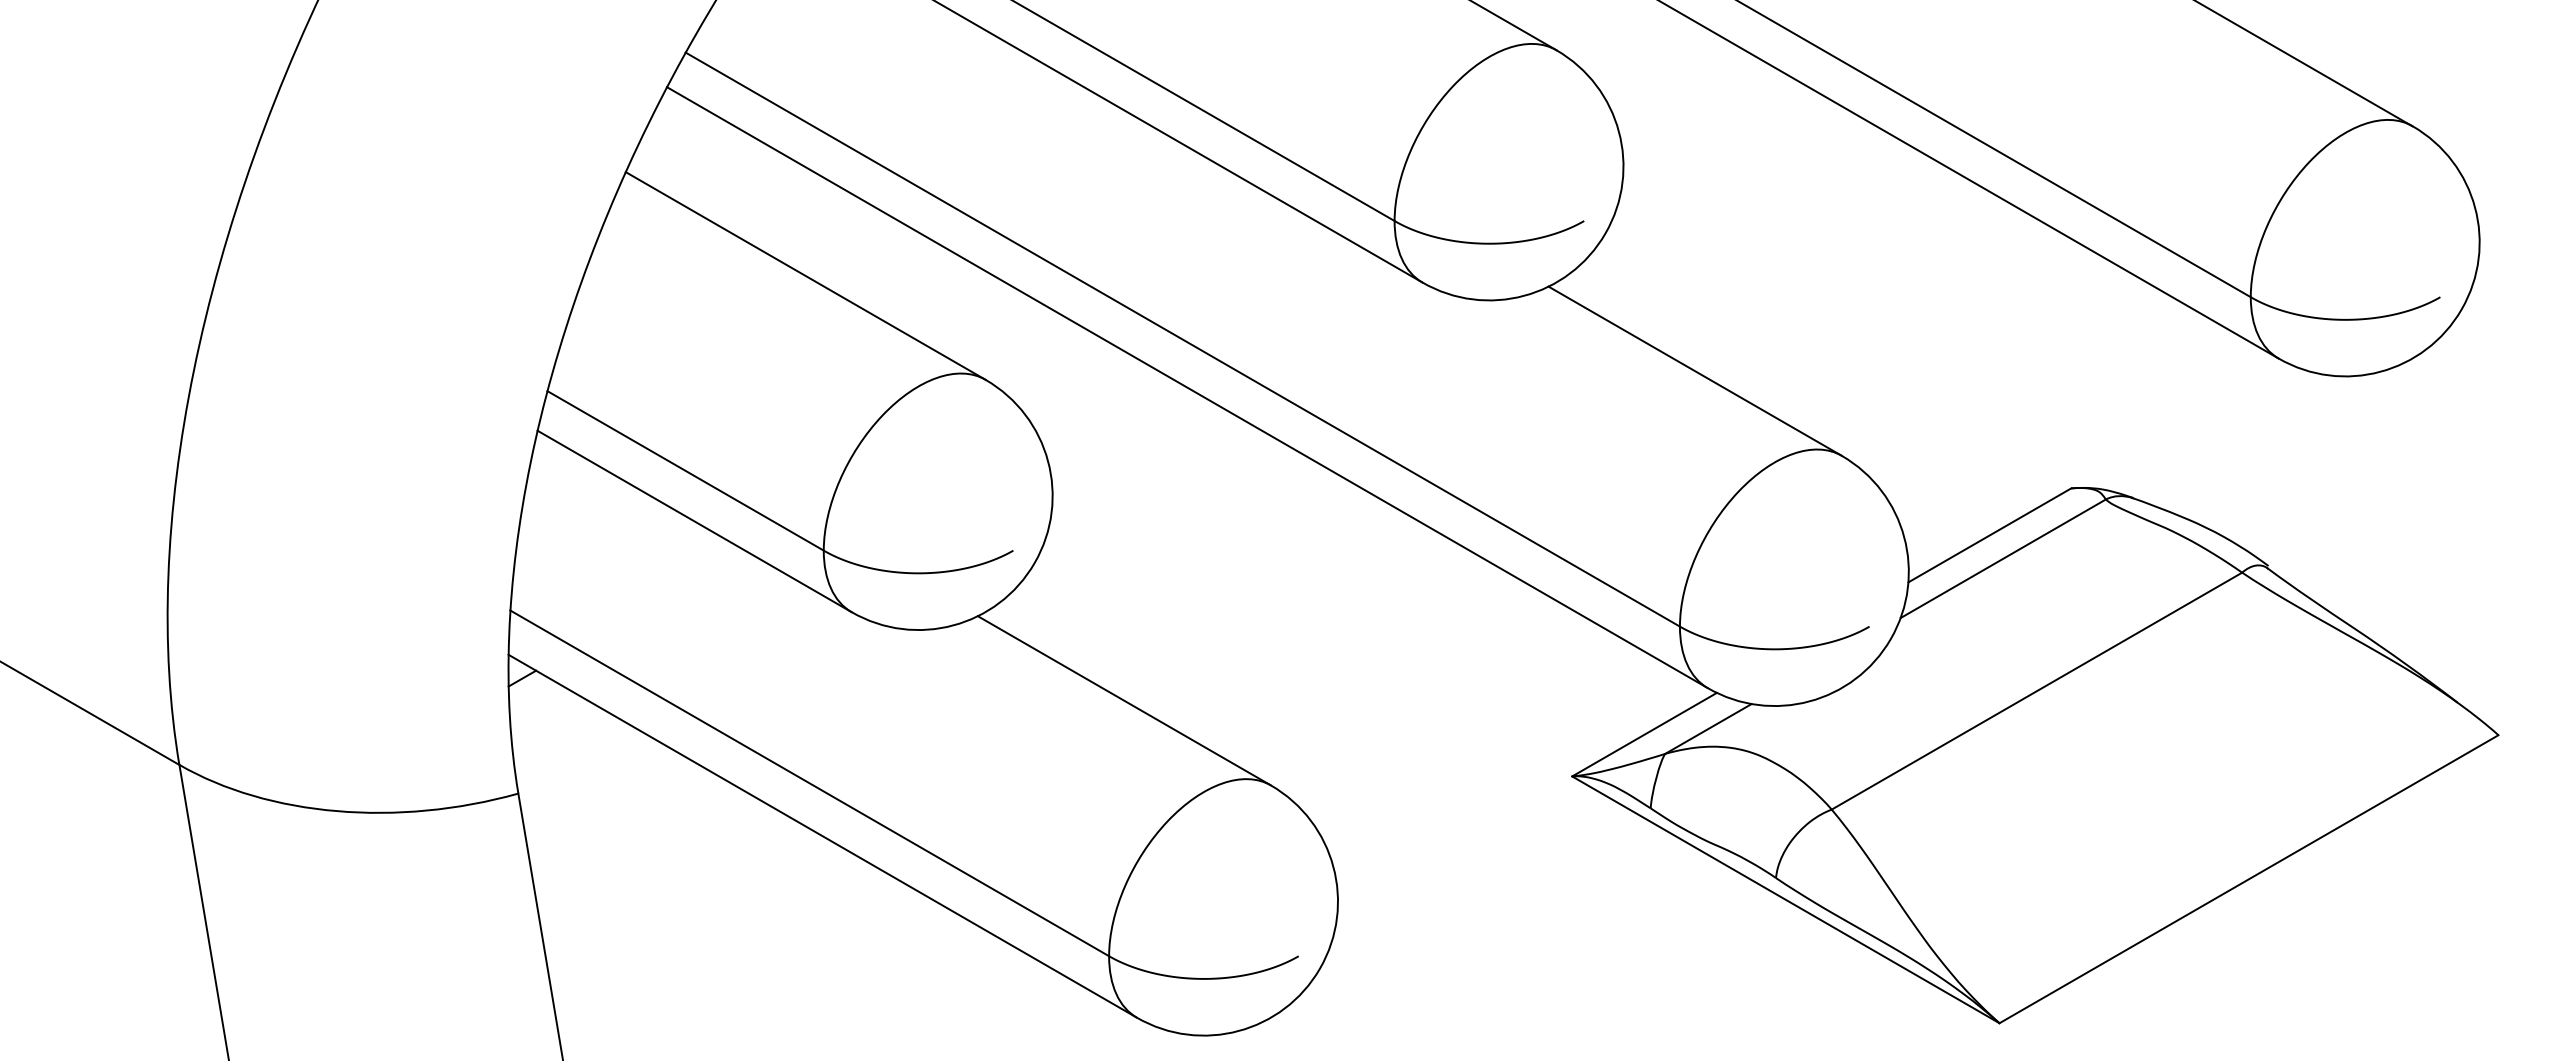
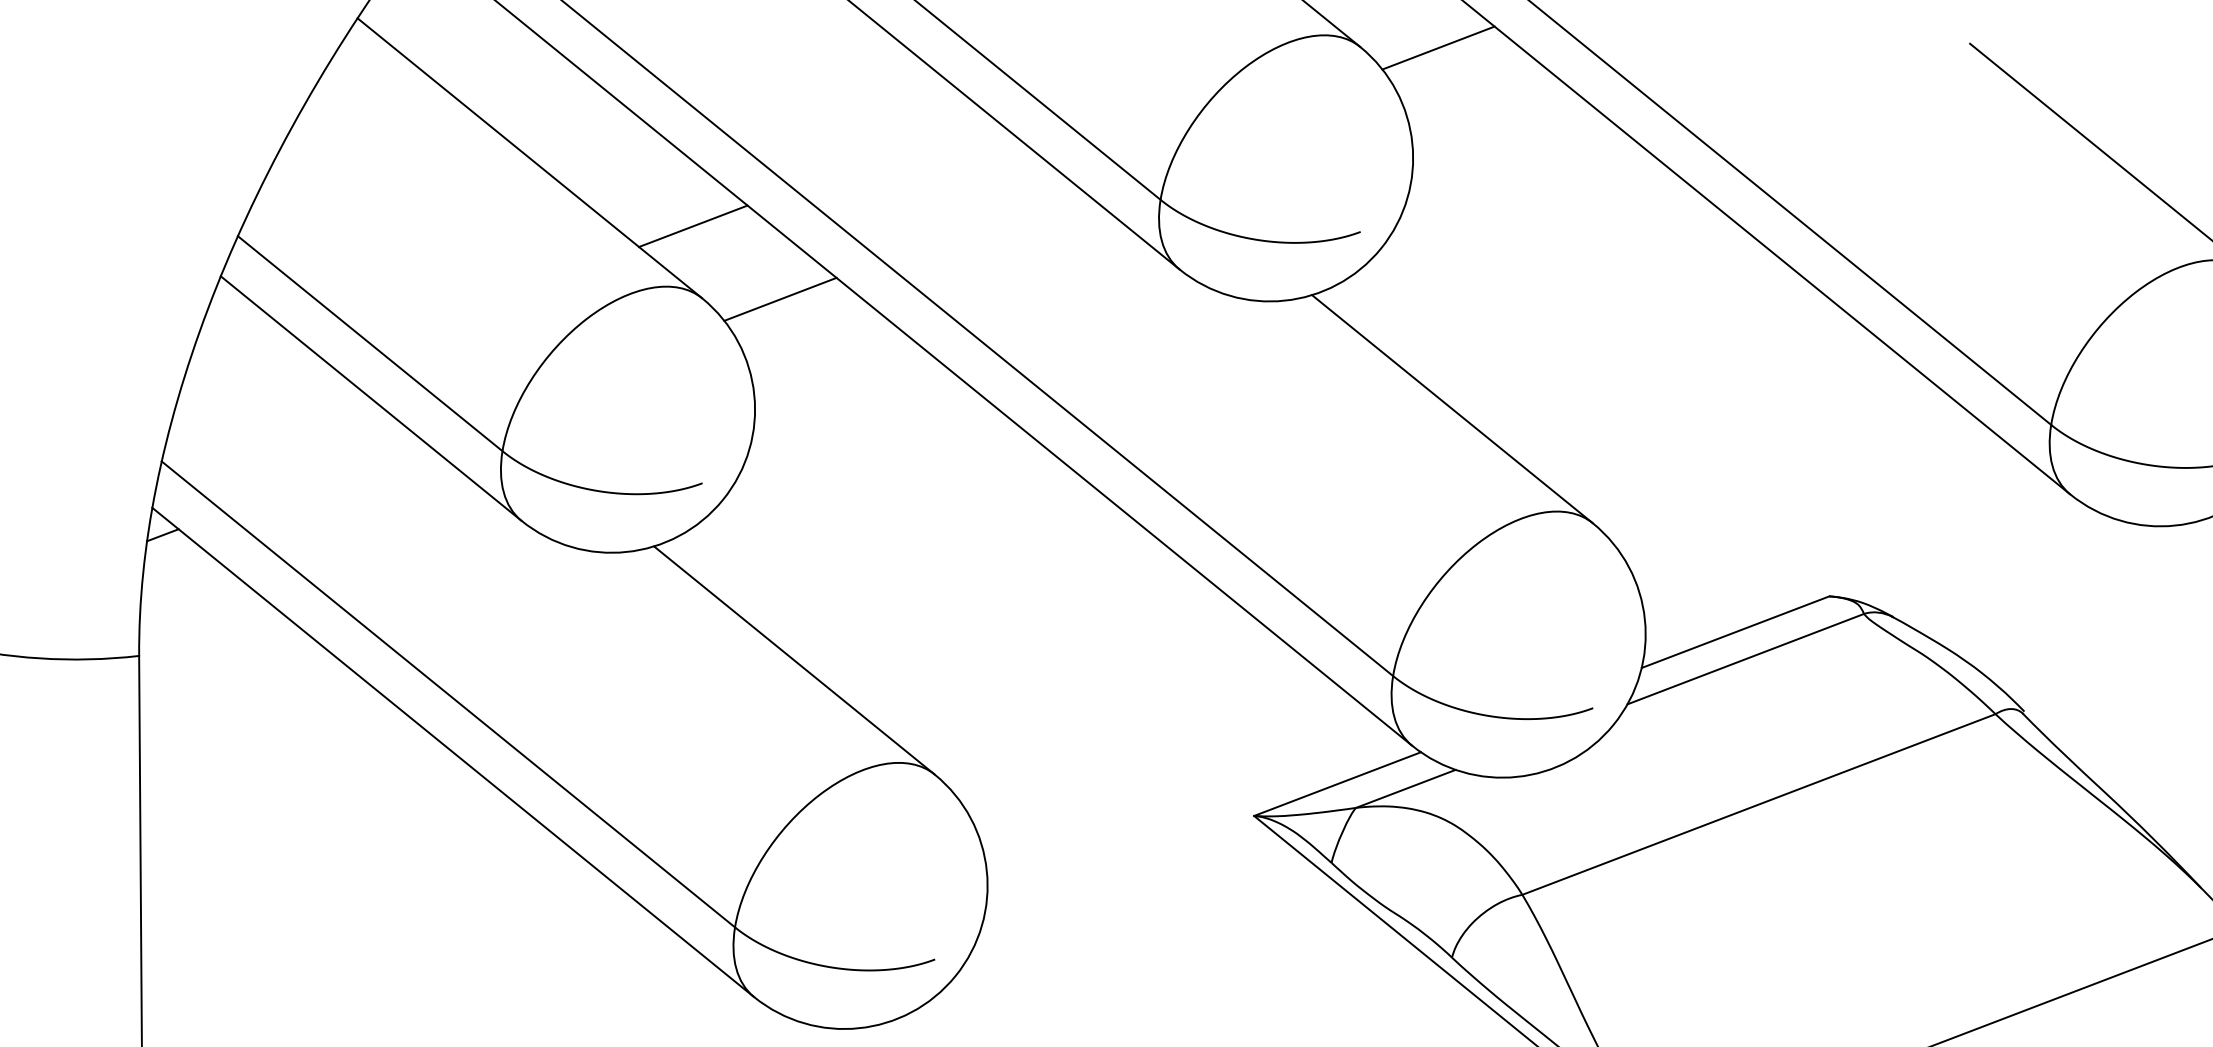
line: (1628, 39) -> (1438, 47), added
line: (966, 314) -> (693, 226), added
line: (1057, 369) -> (779, 299), added

